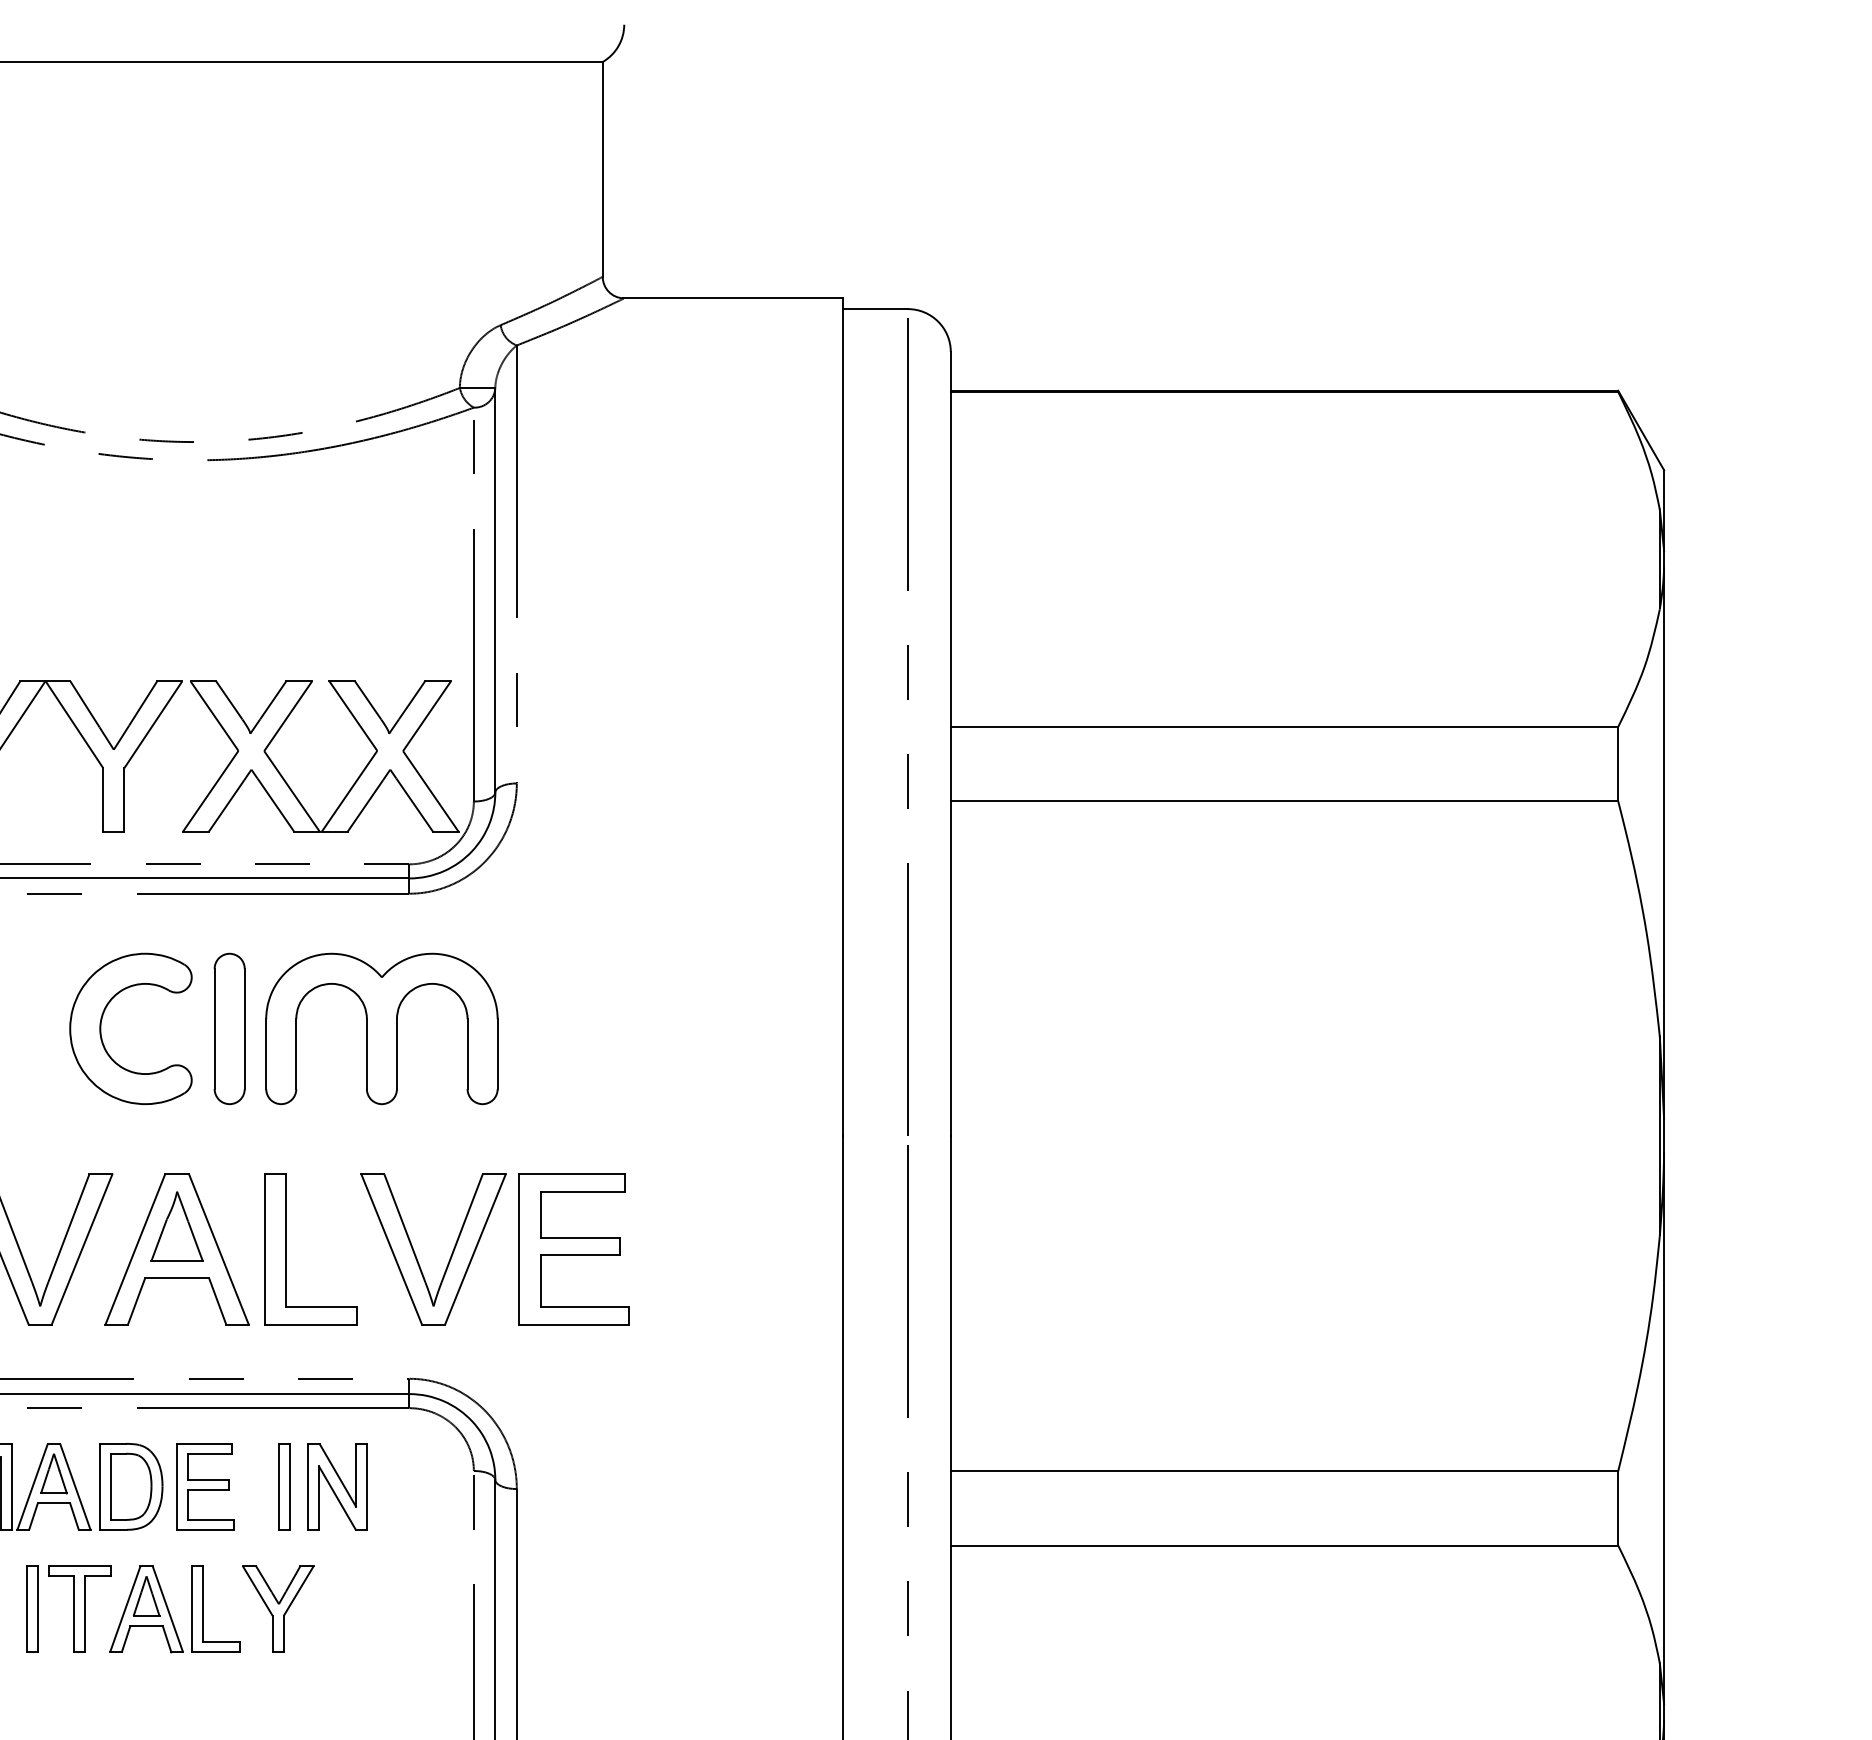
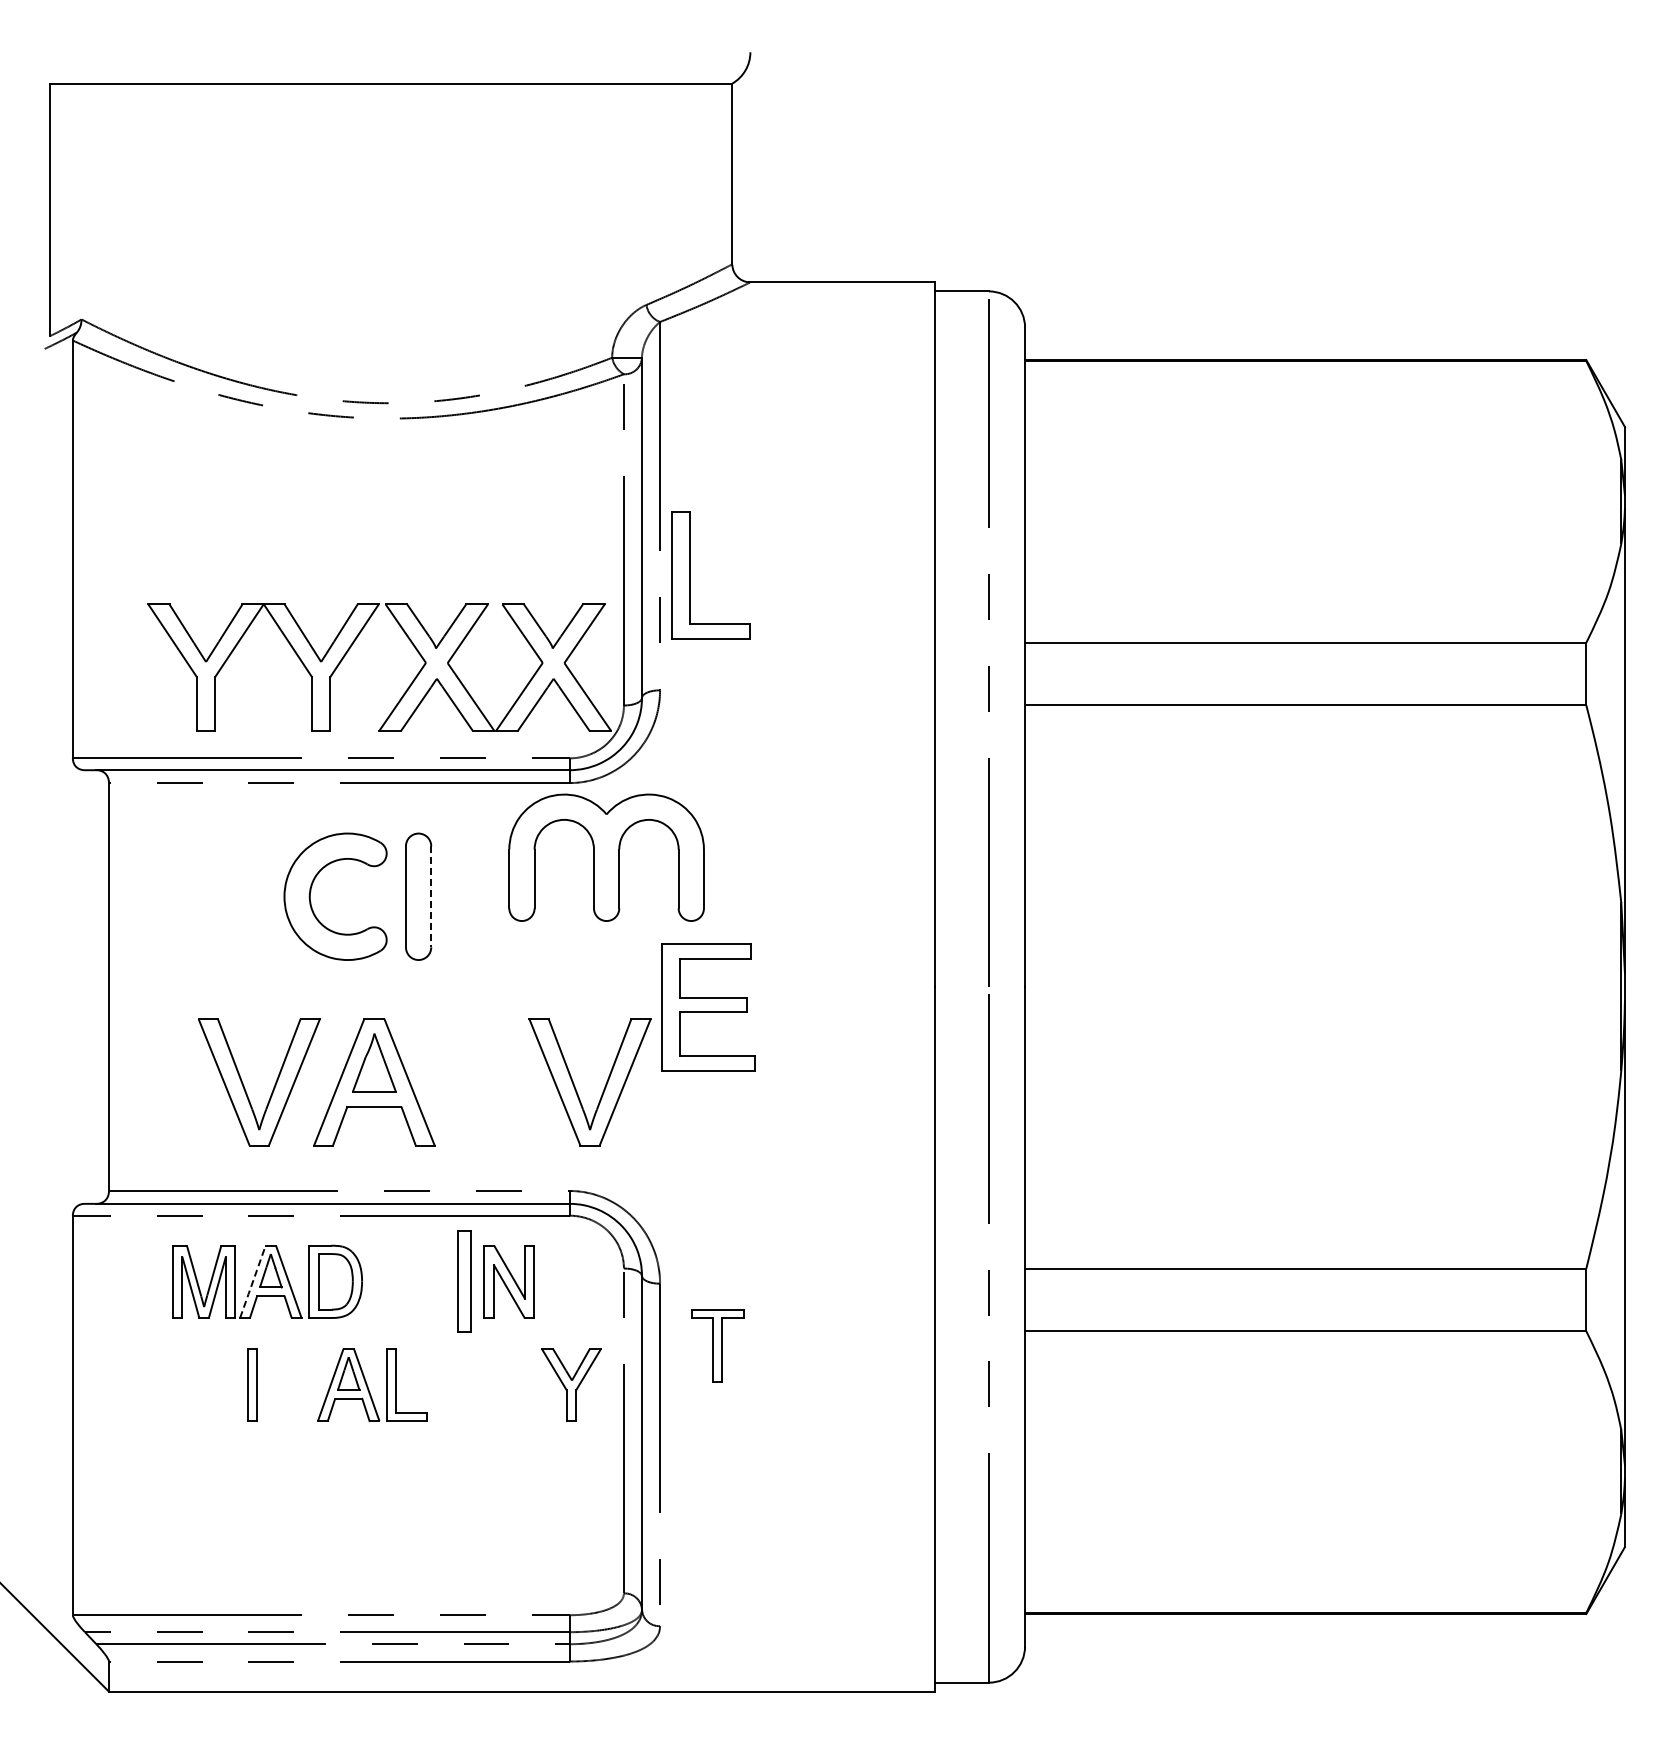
line: (245, 1028) -> (431, 896), solid -> dashed
part: (381, 1028) -> (606, 857), moved
part: (286, 1249) -> (690, 575), moved
part: (574, 1249) -> (708, 1007), moved
line: (33, 1486) -> (253, 1281), solid -> dashed
part: (204, 1486) -> (397, 1281), removed
part: (284, 1486) -> (464, 1281), size x1.4
part: (79, 1608) -> (717, 1345), moved
part: (278, 1608) -> (571, 1384), moved

